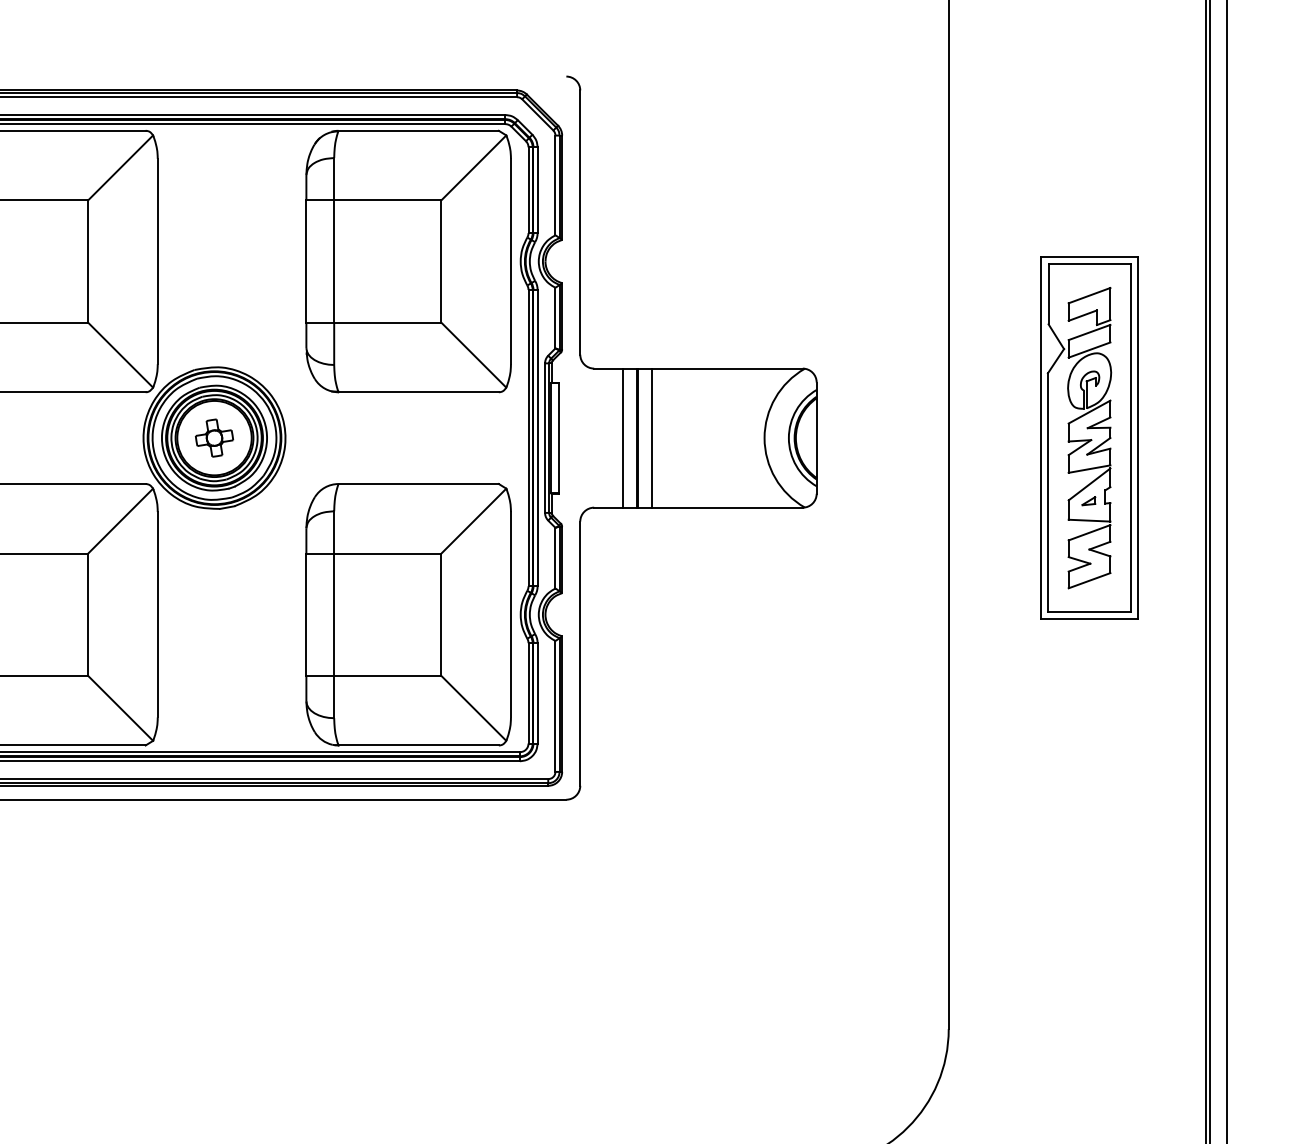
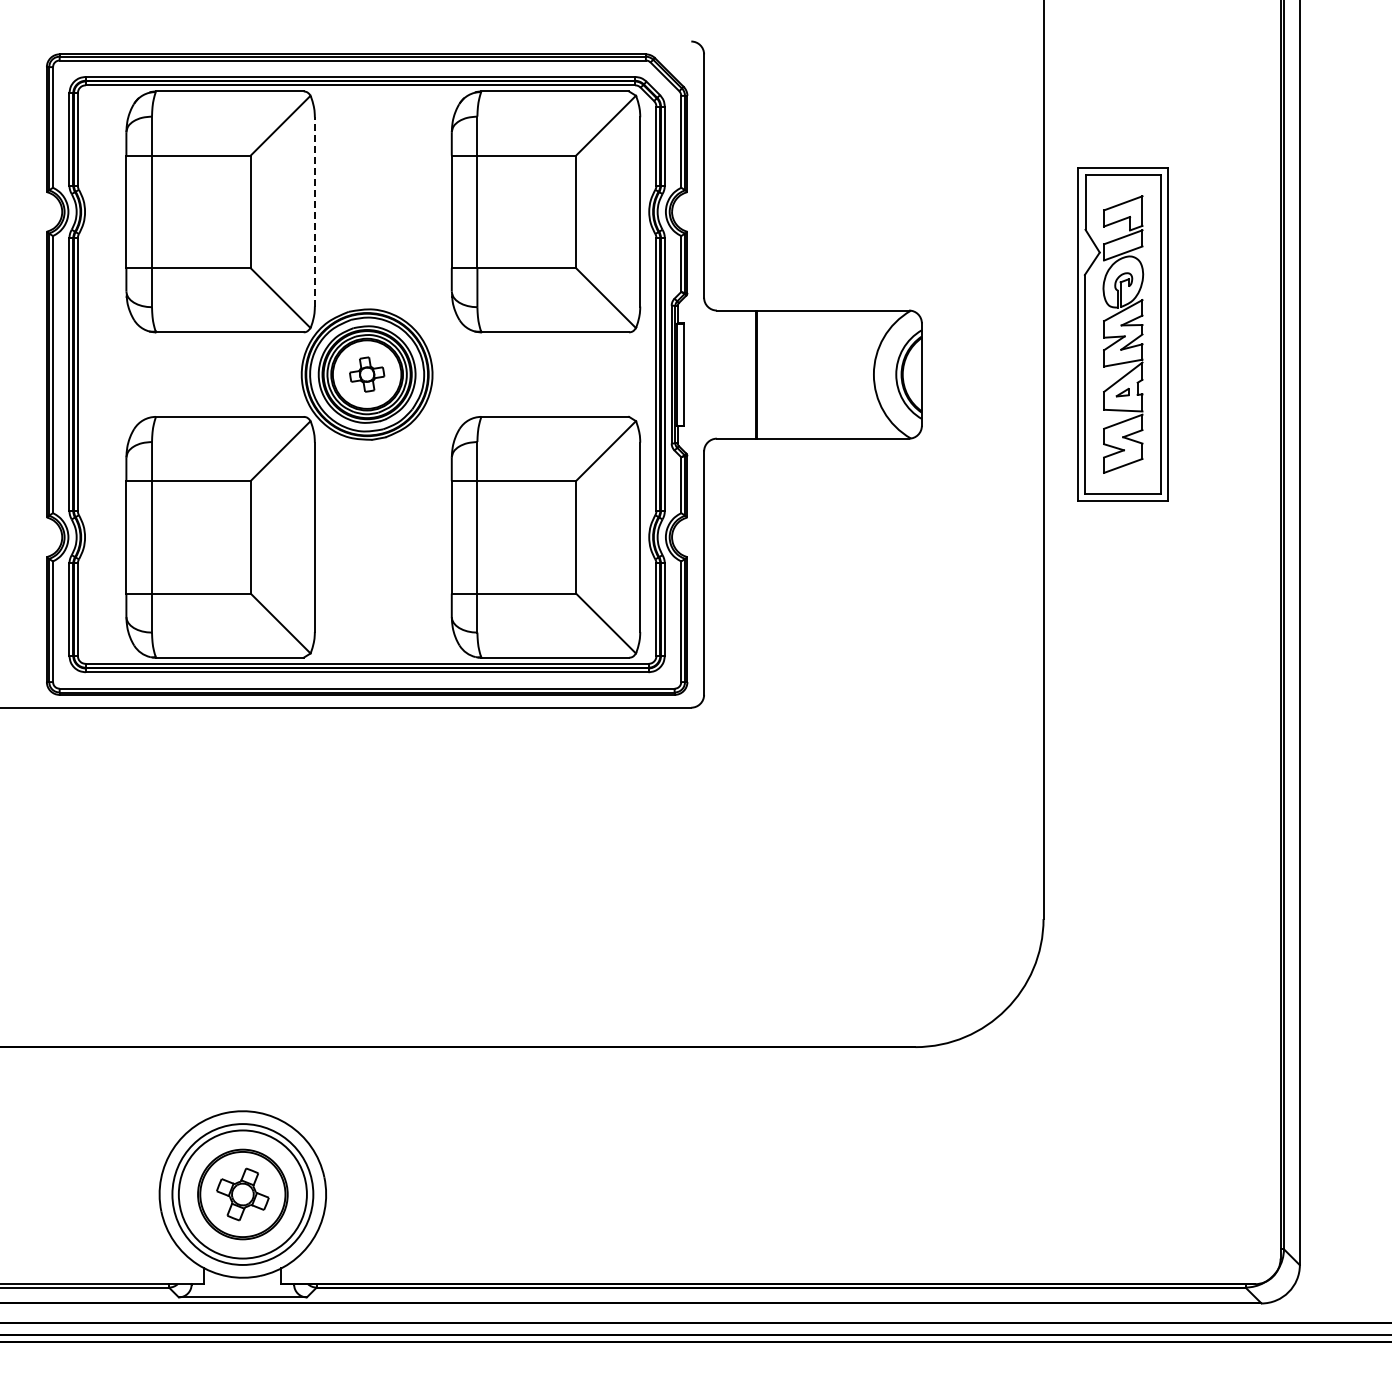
line: (157, 261) -> (314, 211), solid -> dashed
line: (623, 438) -> (743, 374), removed
line: (651, 438) -> (769, 374), removed
part: (1088, 438) -> (1122, 334), moved

